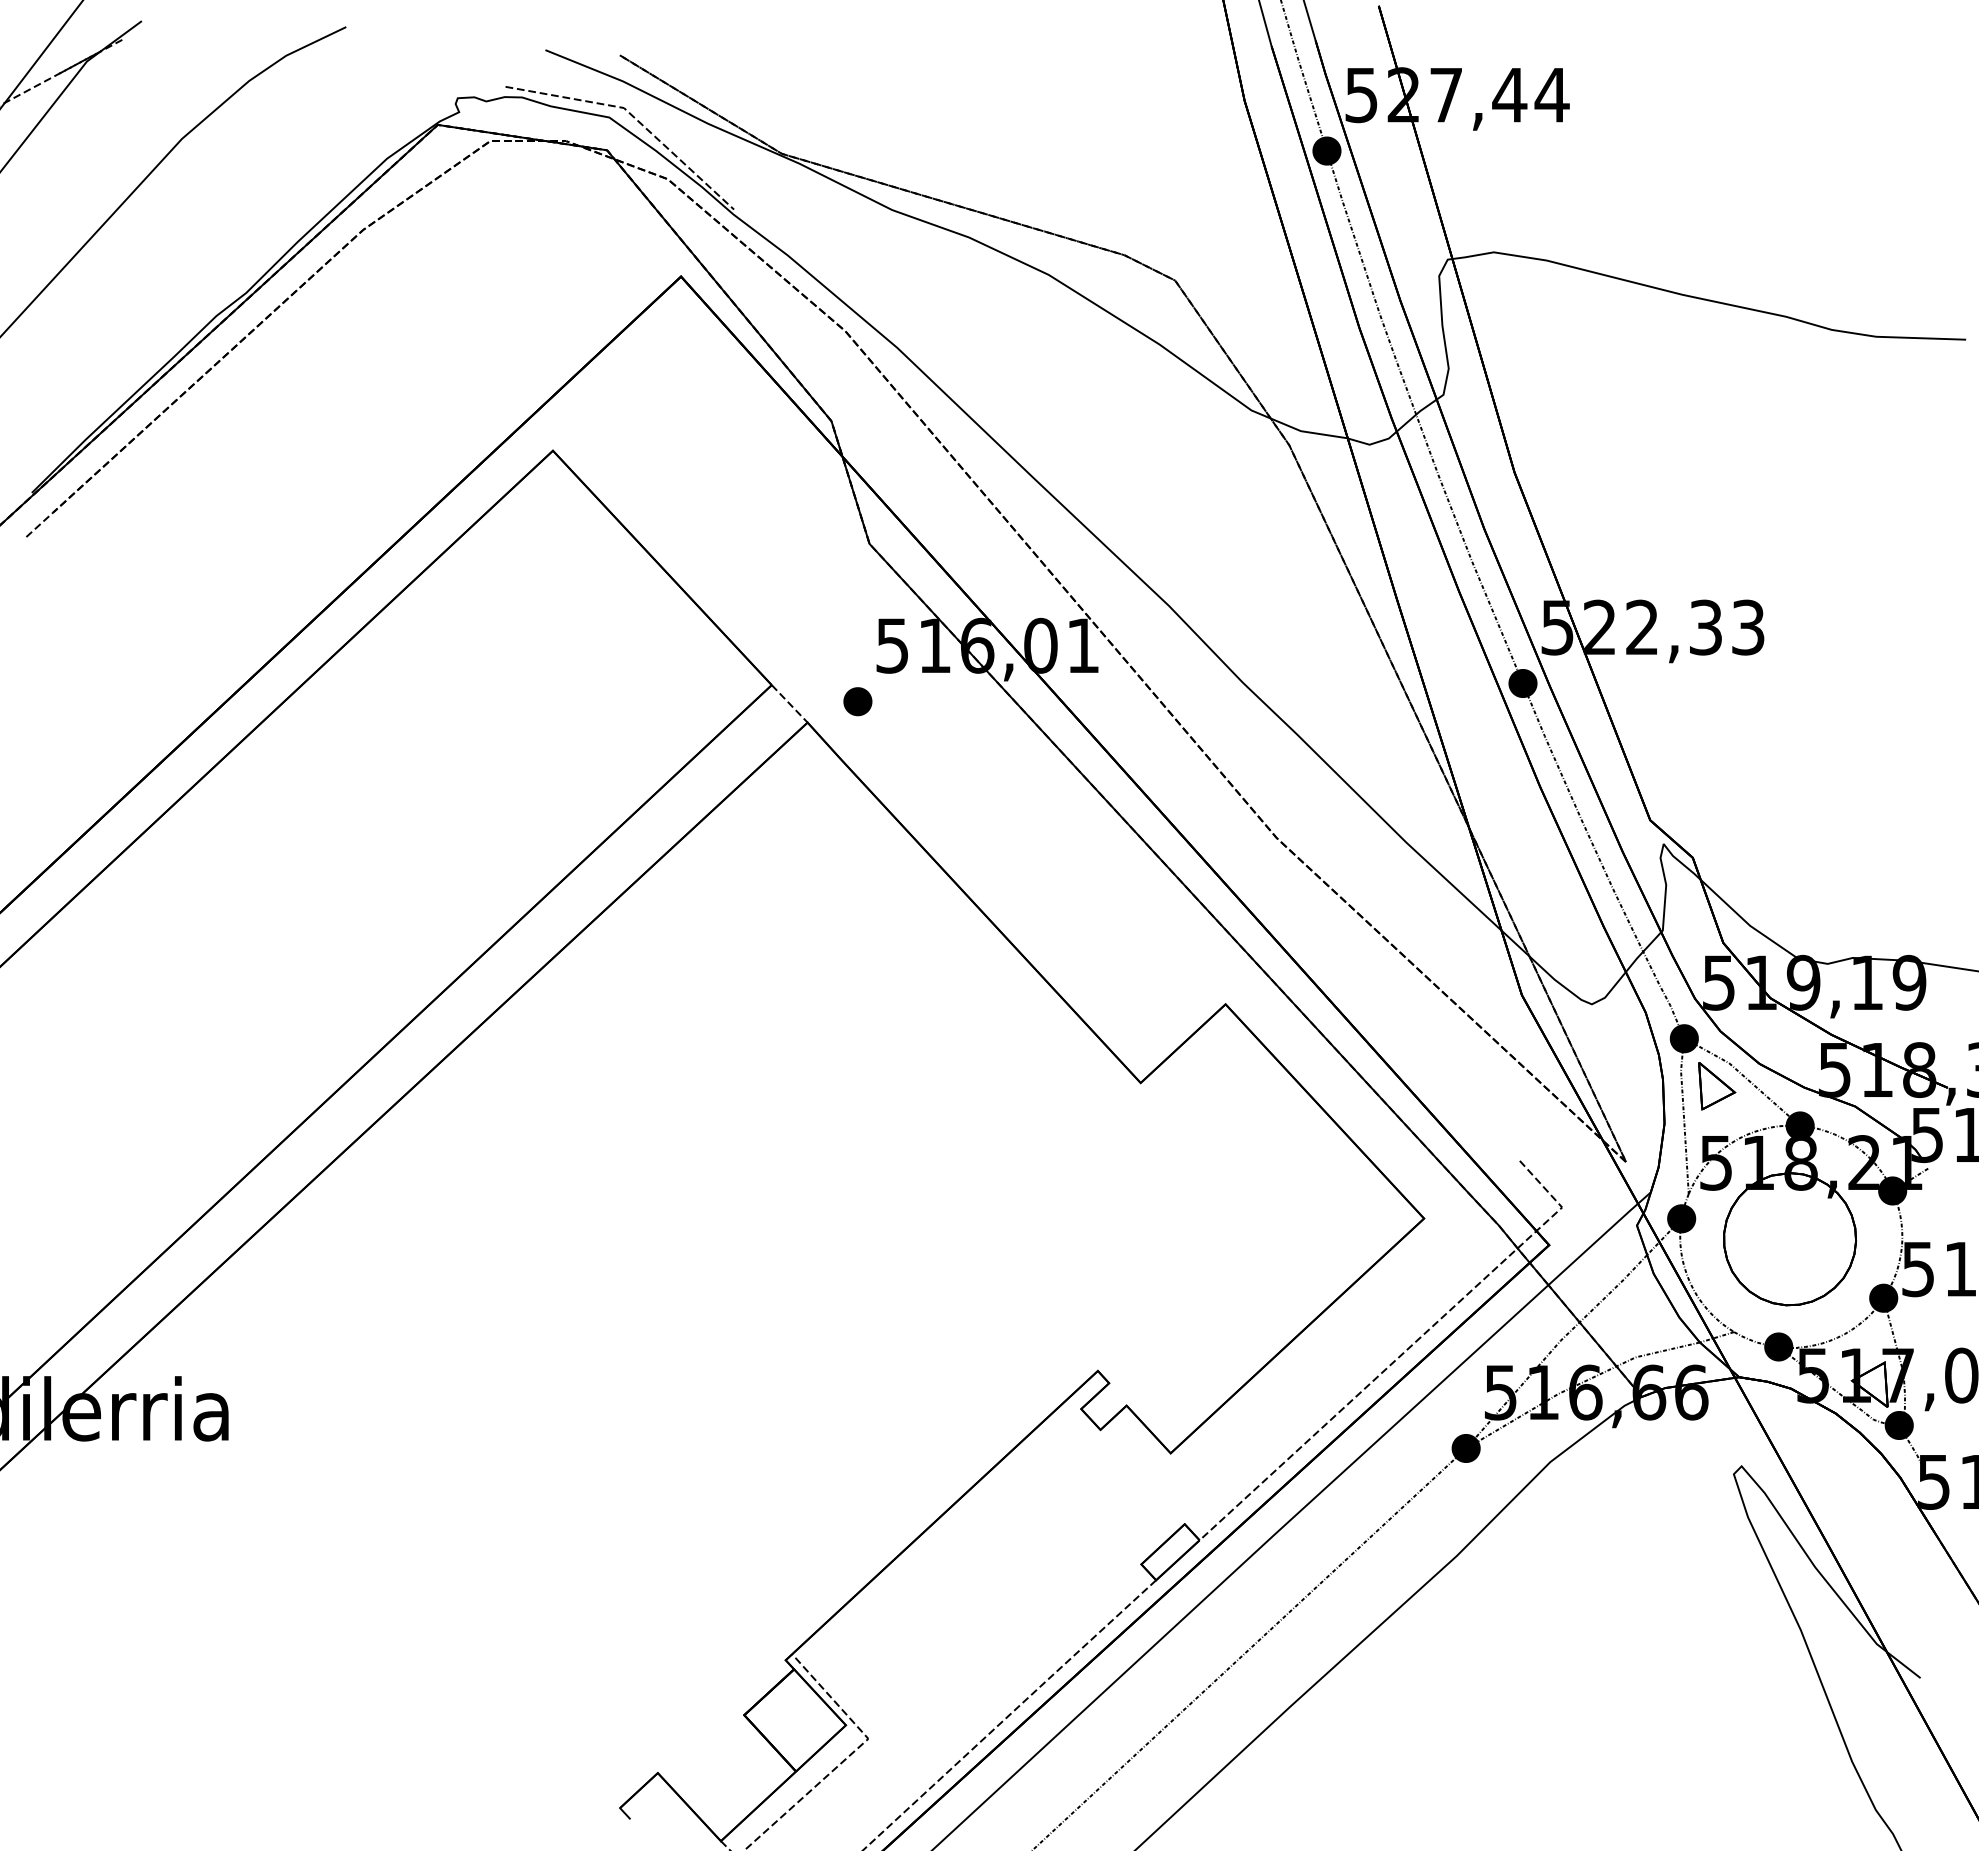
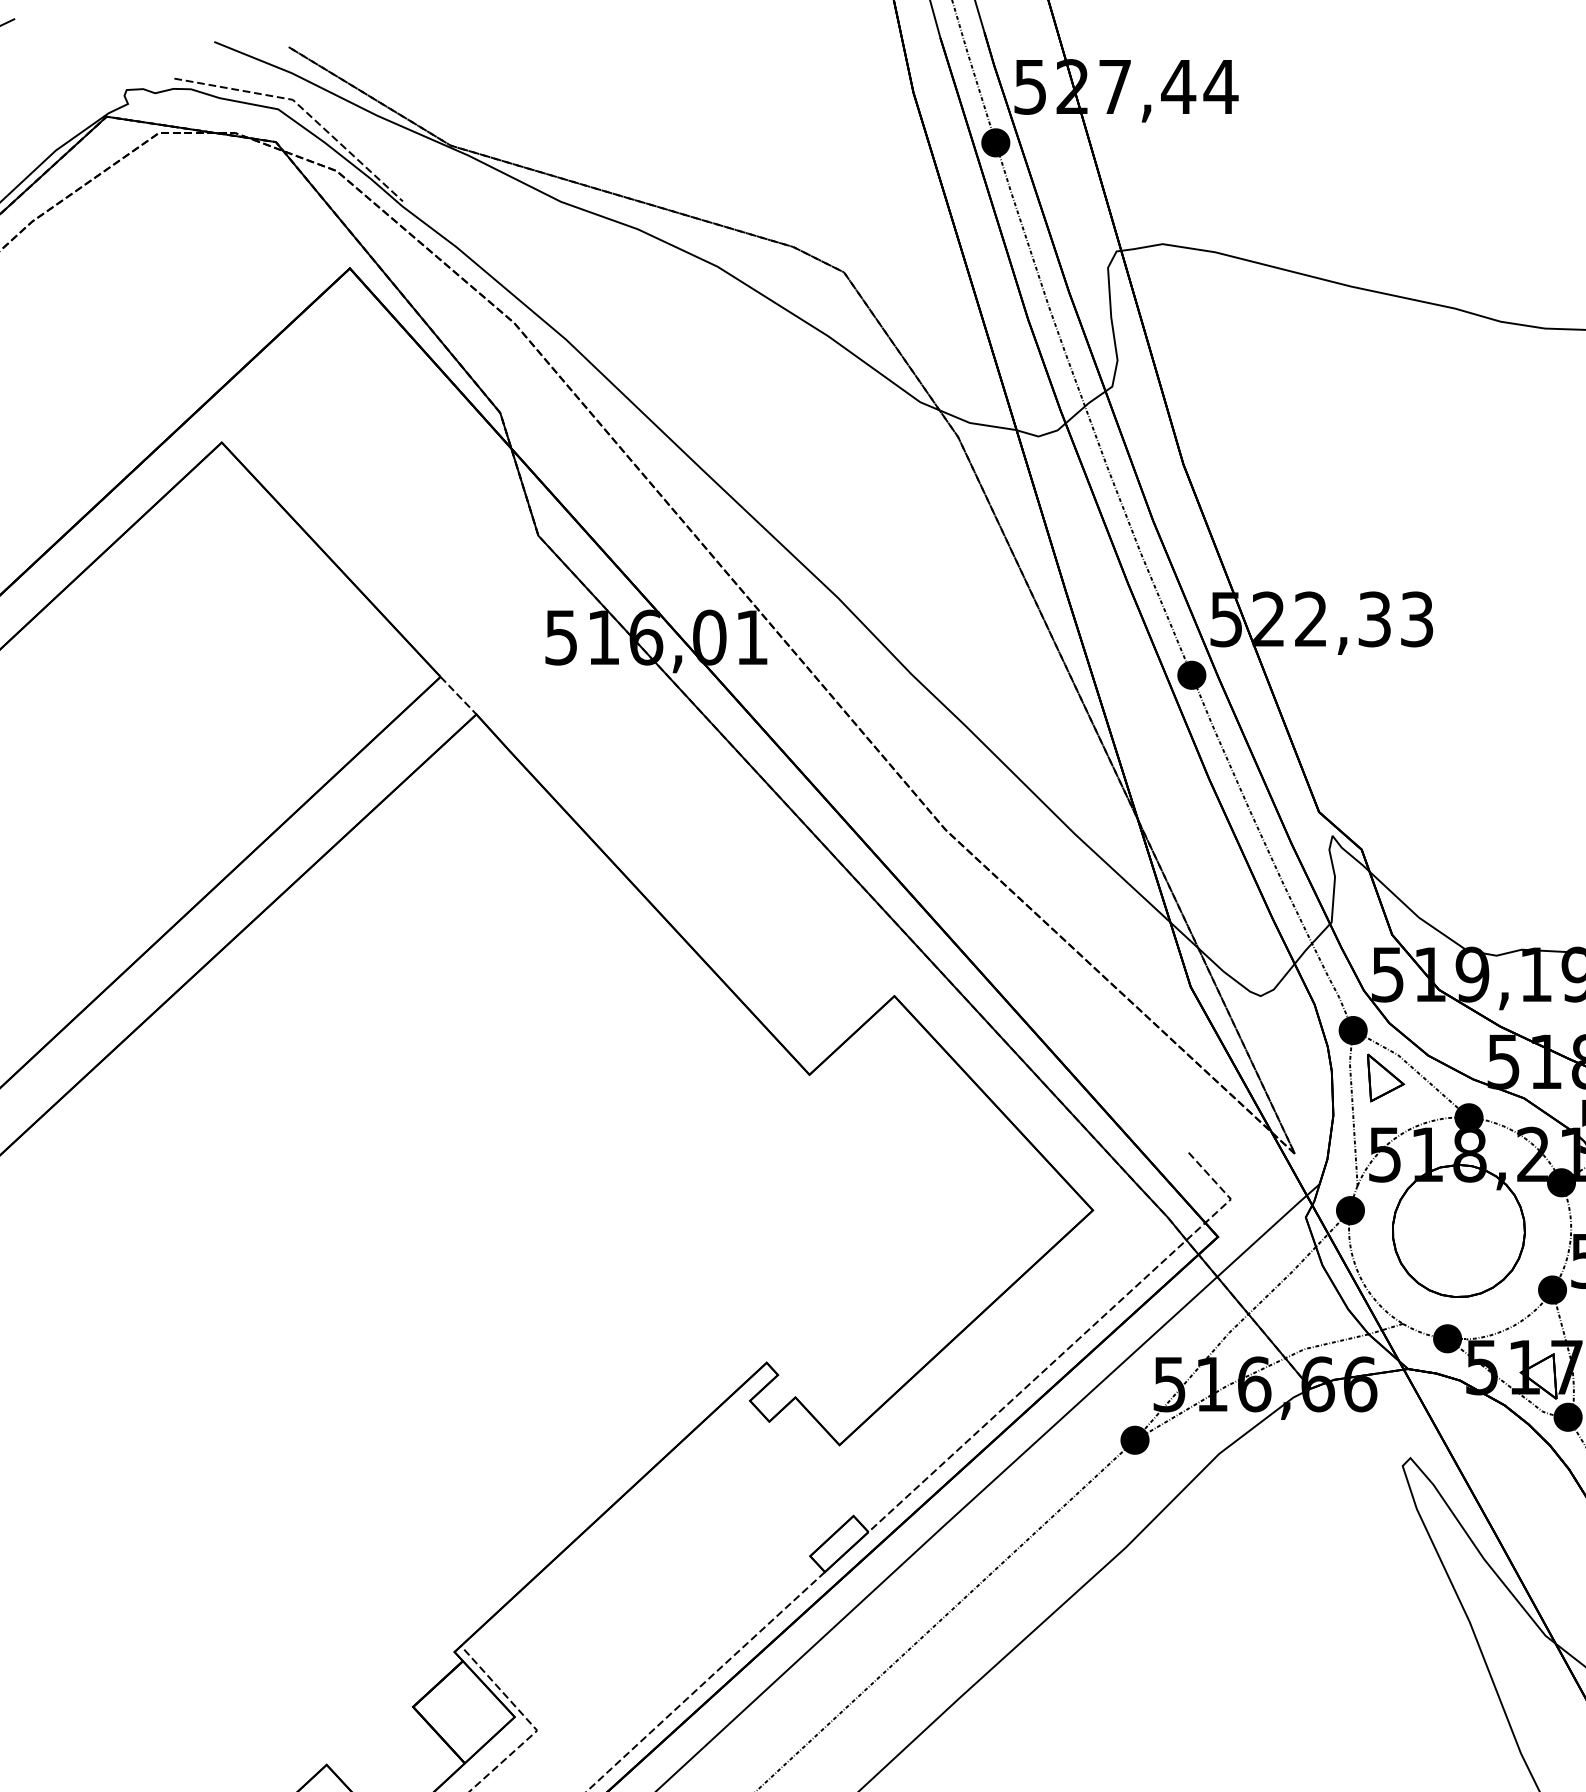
part: (857, 701) -> (526, 693), removed

